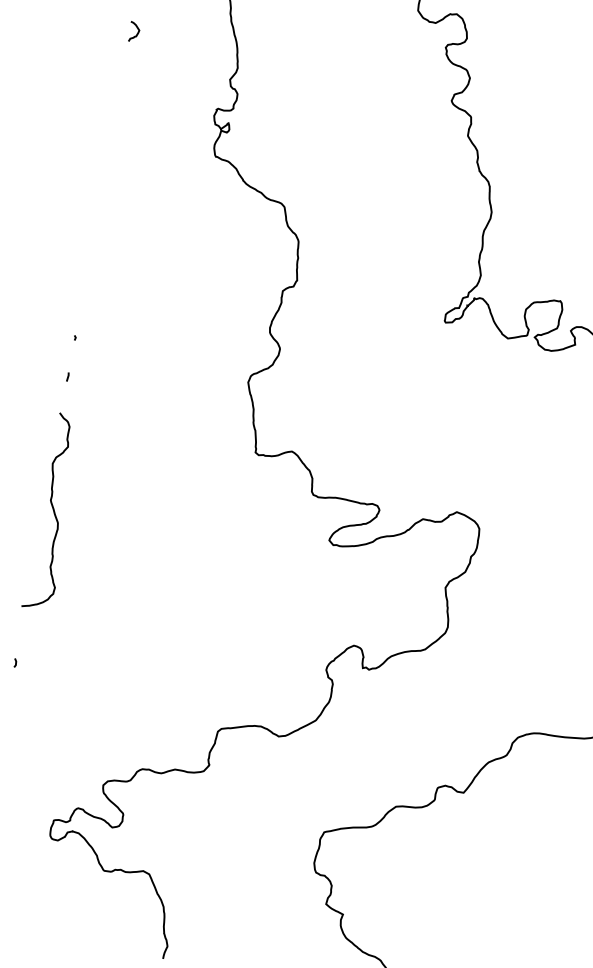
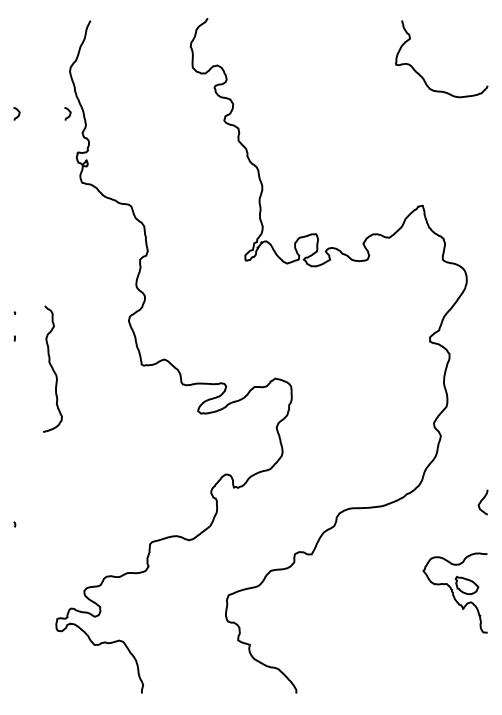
curve: (215, 46) -> (69, 113), added
curve: (53, 511) -> (52, 368), moved

